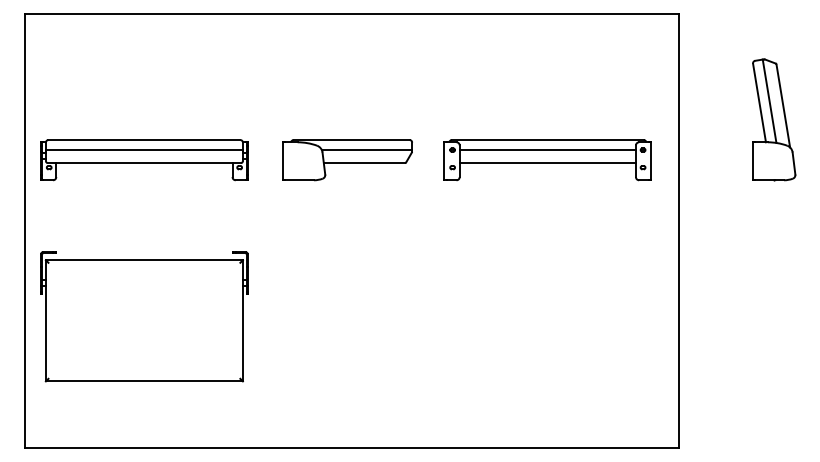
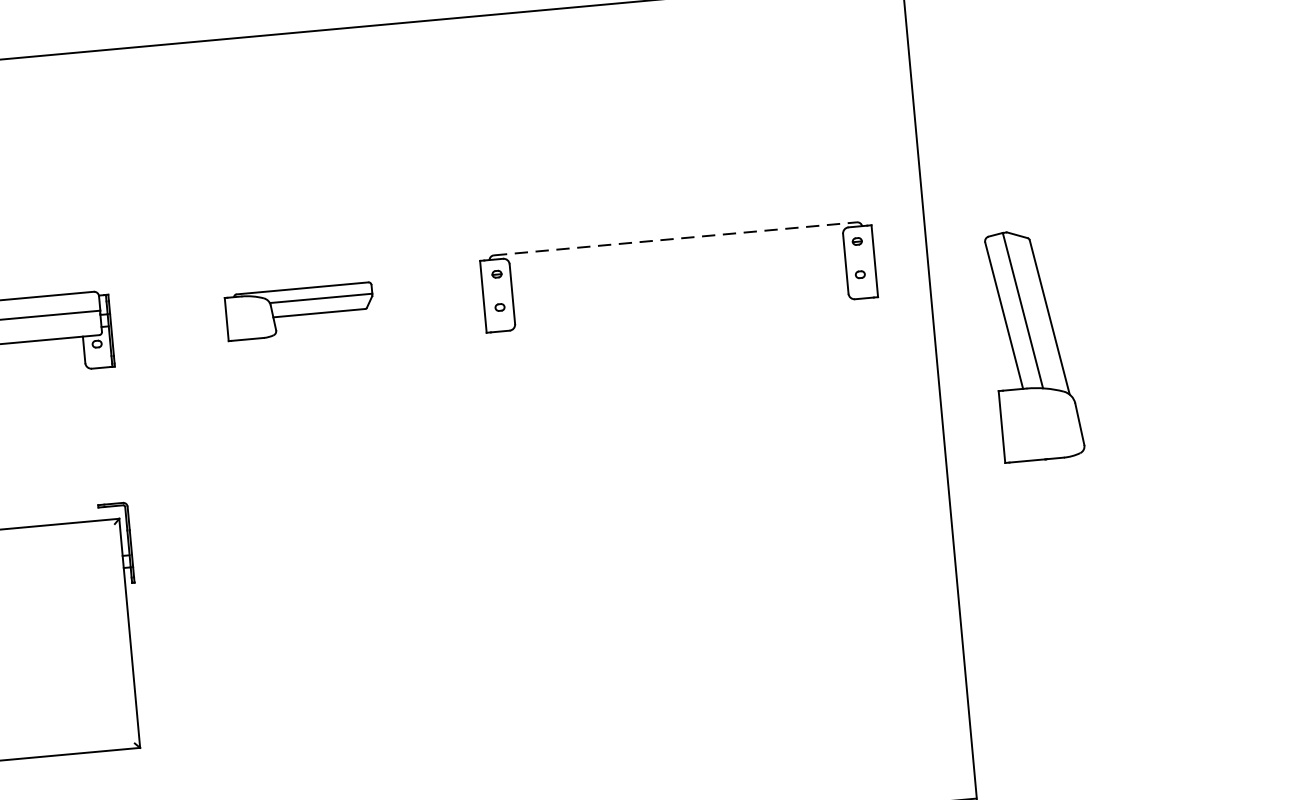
part: (774, 119) -> (1035, 344), moved
line: (547, 140) -> (674, 239), solid -> dashed
line: (547, 150) -> (676, 258), removed
part: (347, 160) -> (299, 312), size x0.6
line: (547, 163) -> (678, 283), removed

